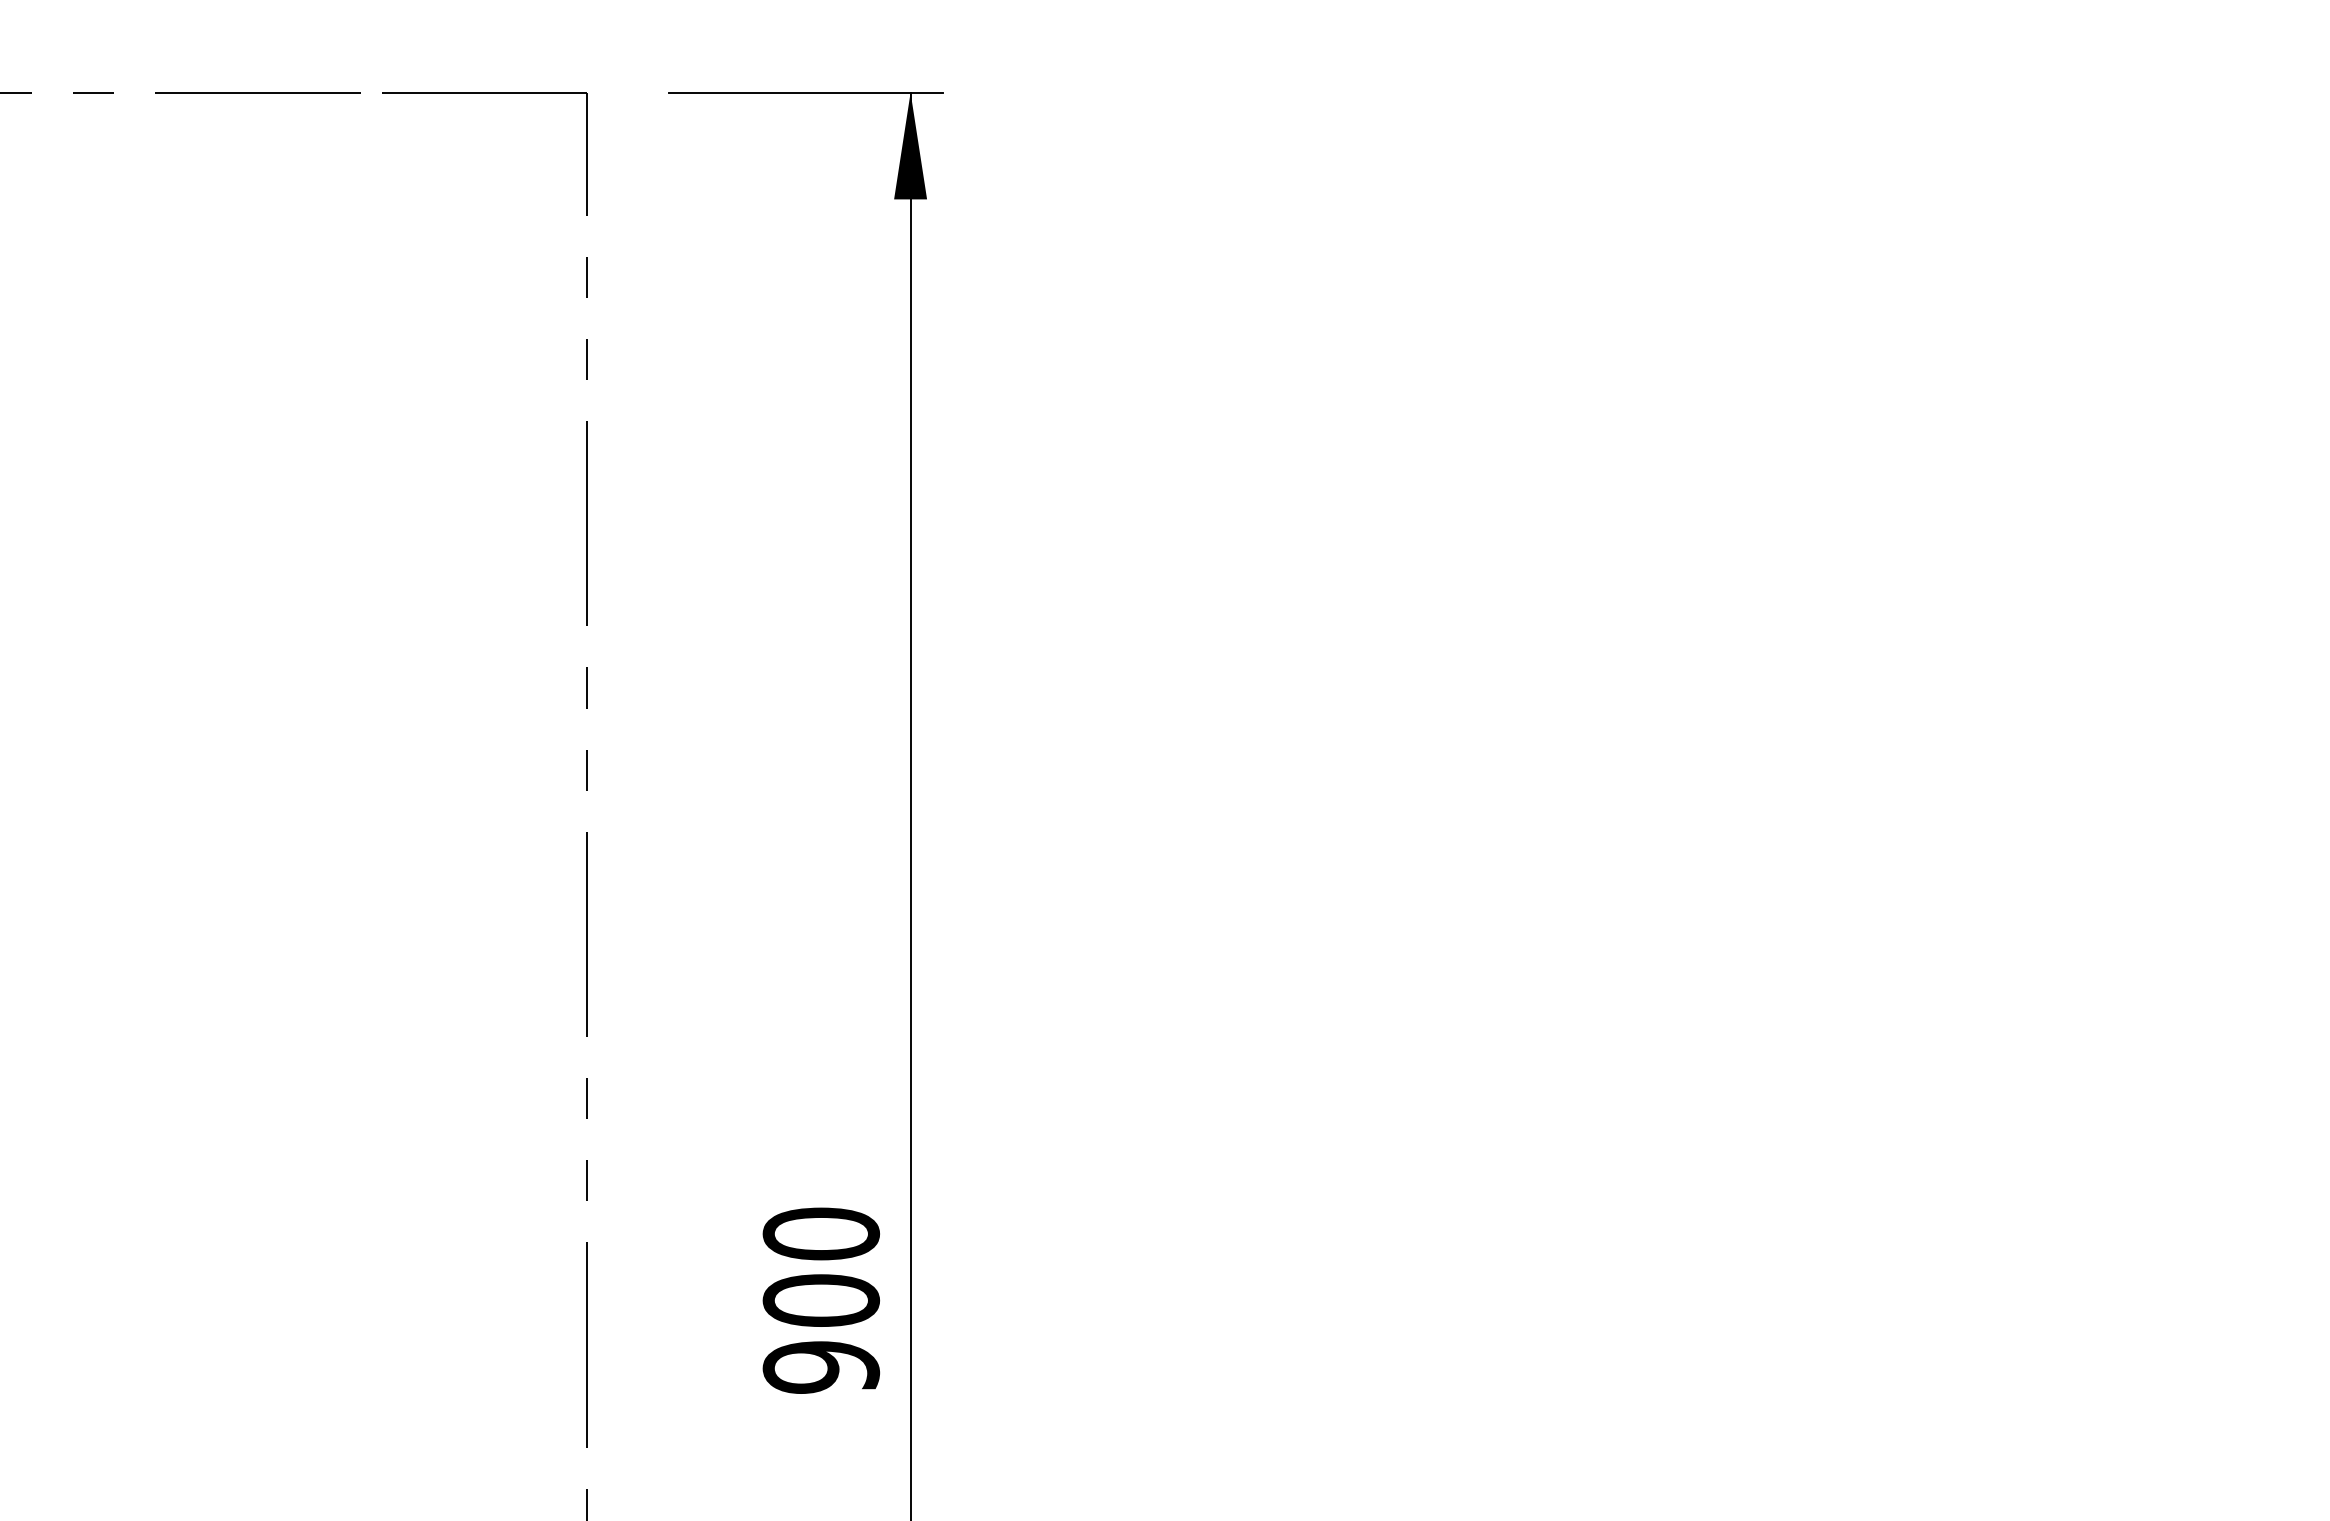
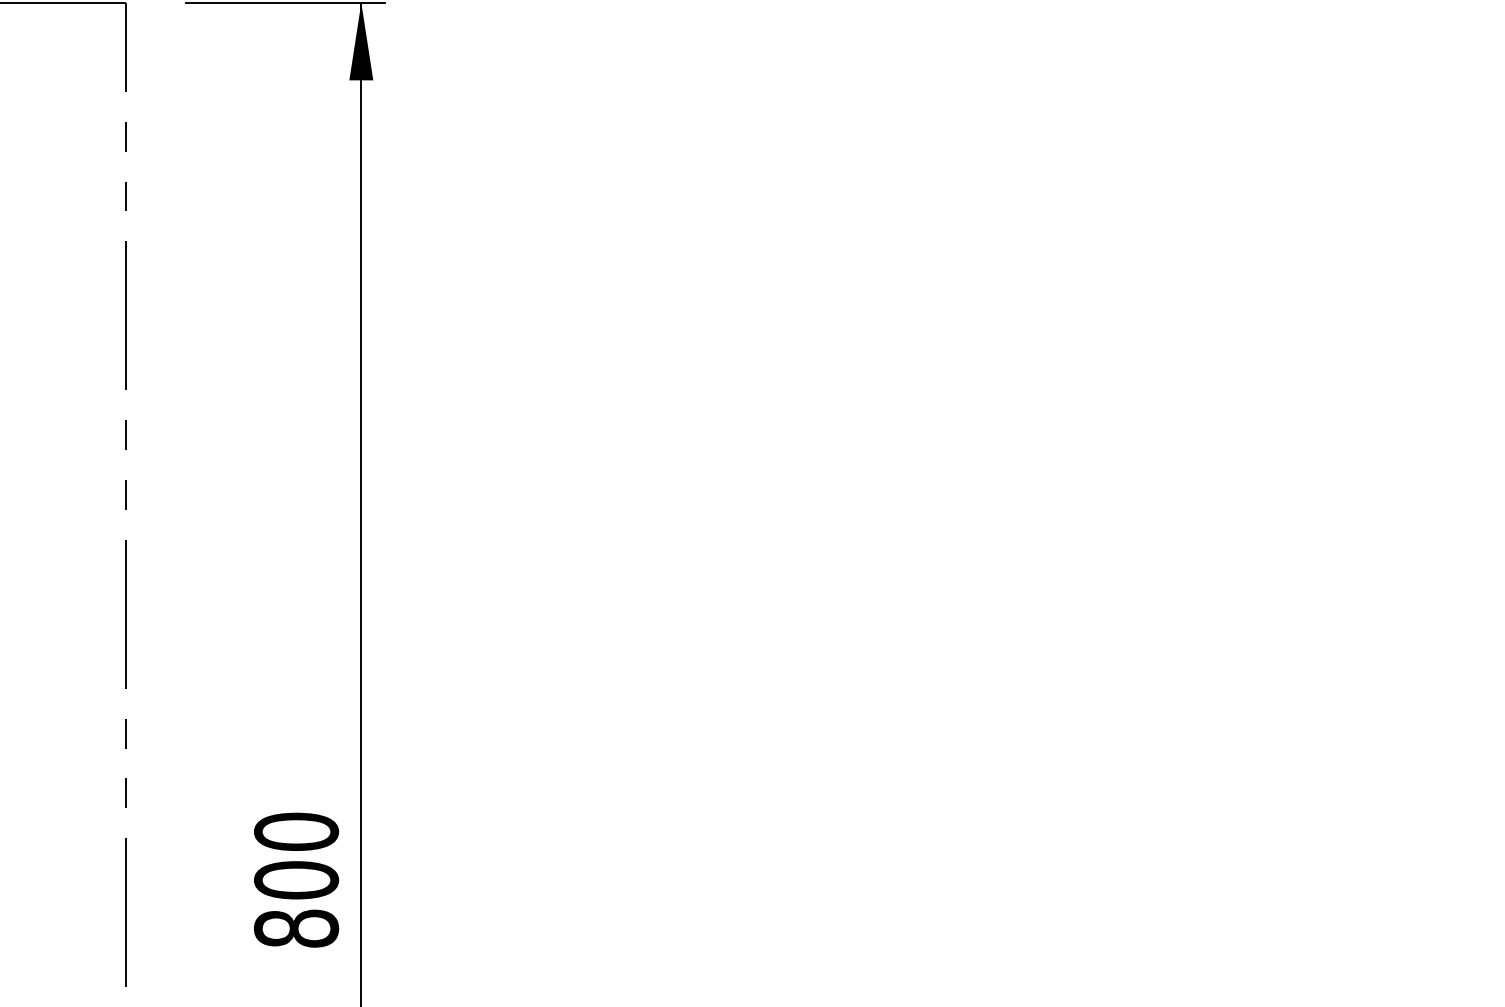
text: (821, 1367) -> (296, 928), 900 -> 800

